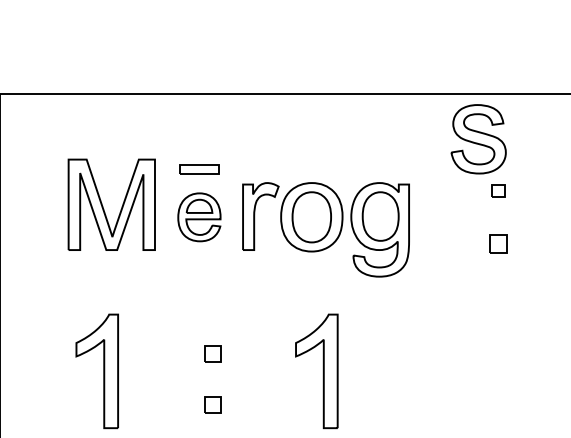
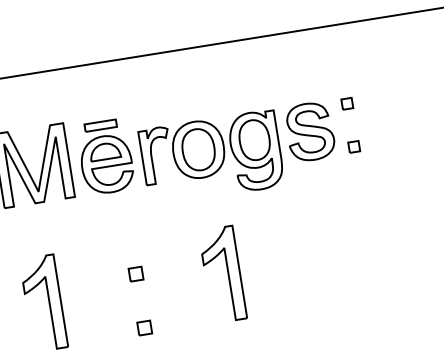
part: (478, 139) -> (310, 132), moved
part: (199, 217) -> (107, 164), size x1.43
part: (498, 243) -> (354, 146), size x0.71
part: (212, 404) -> (144, 327), moved

